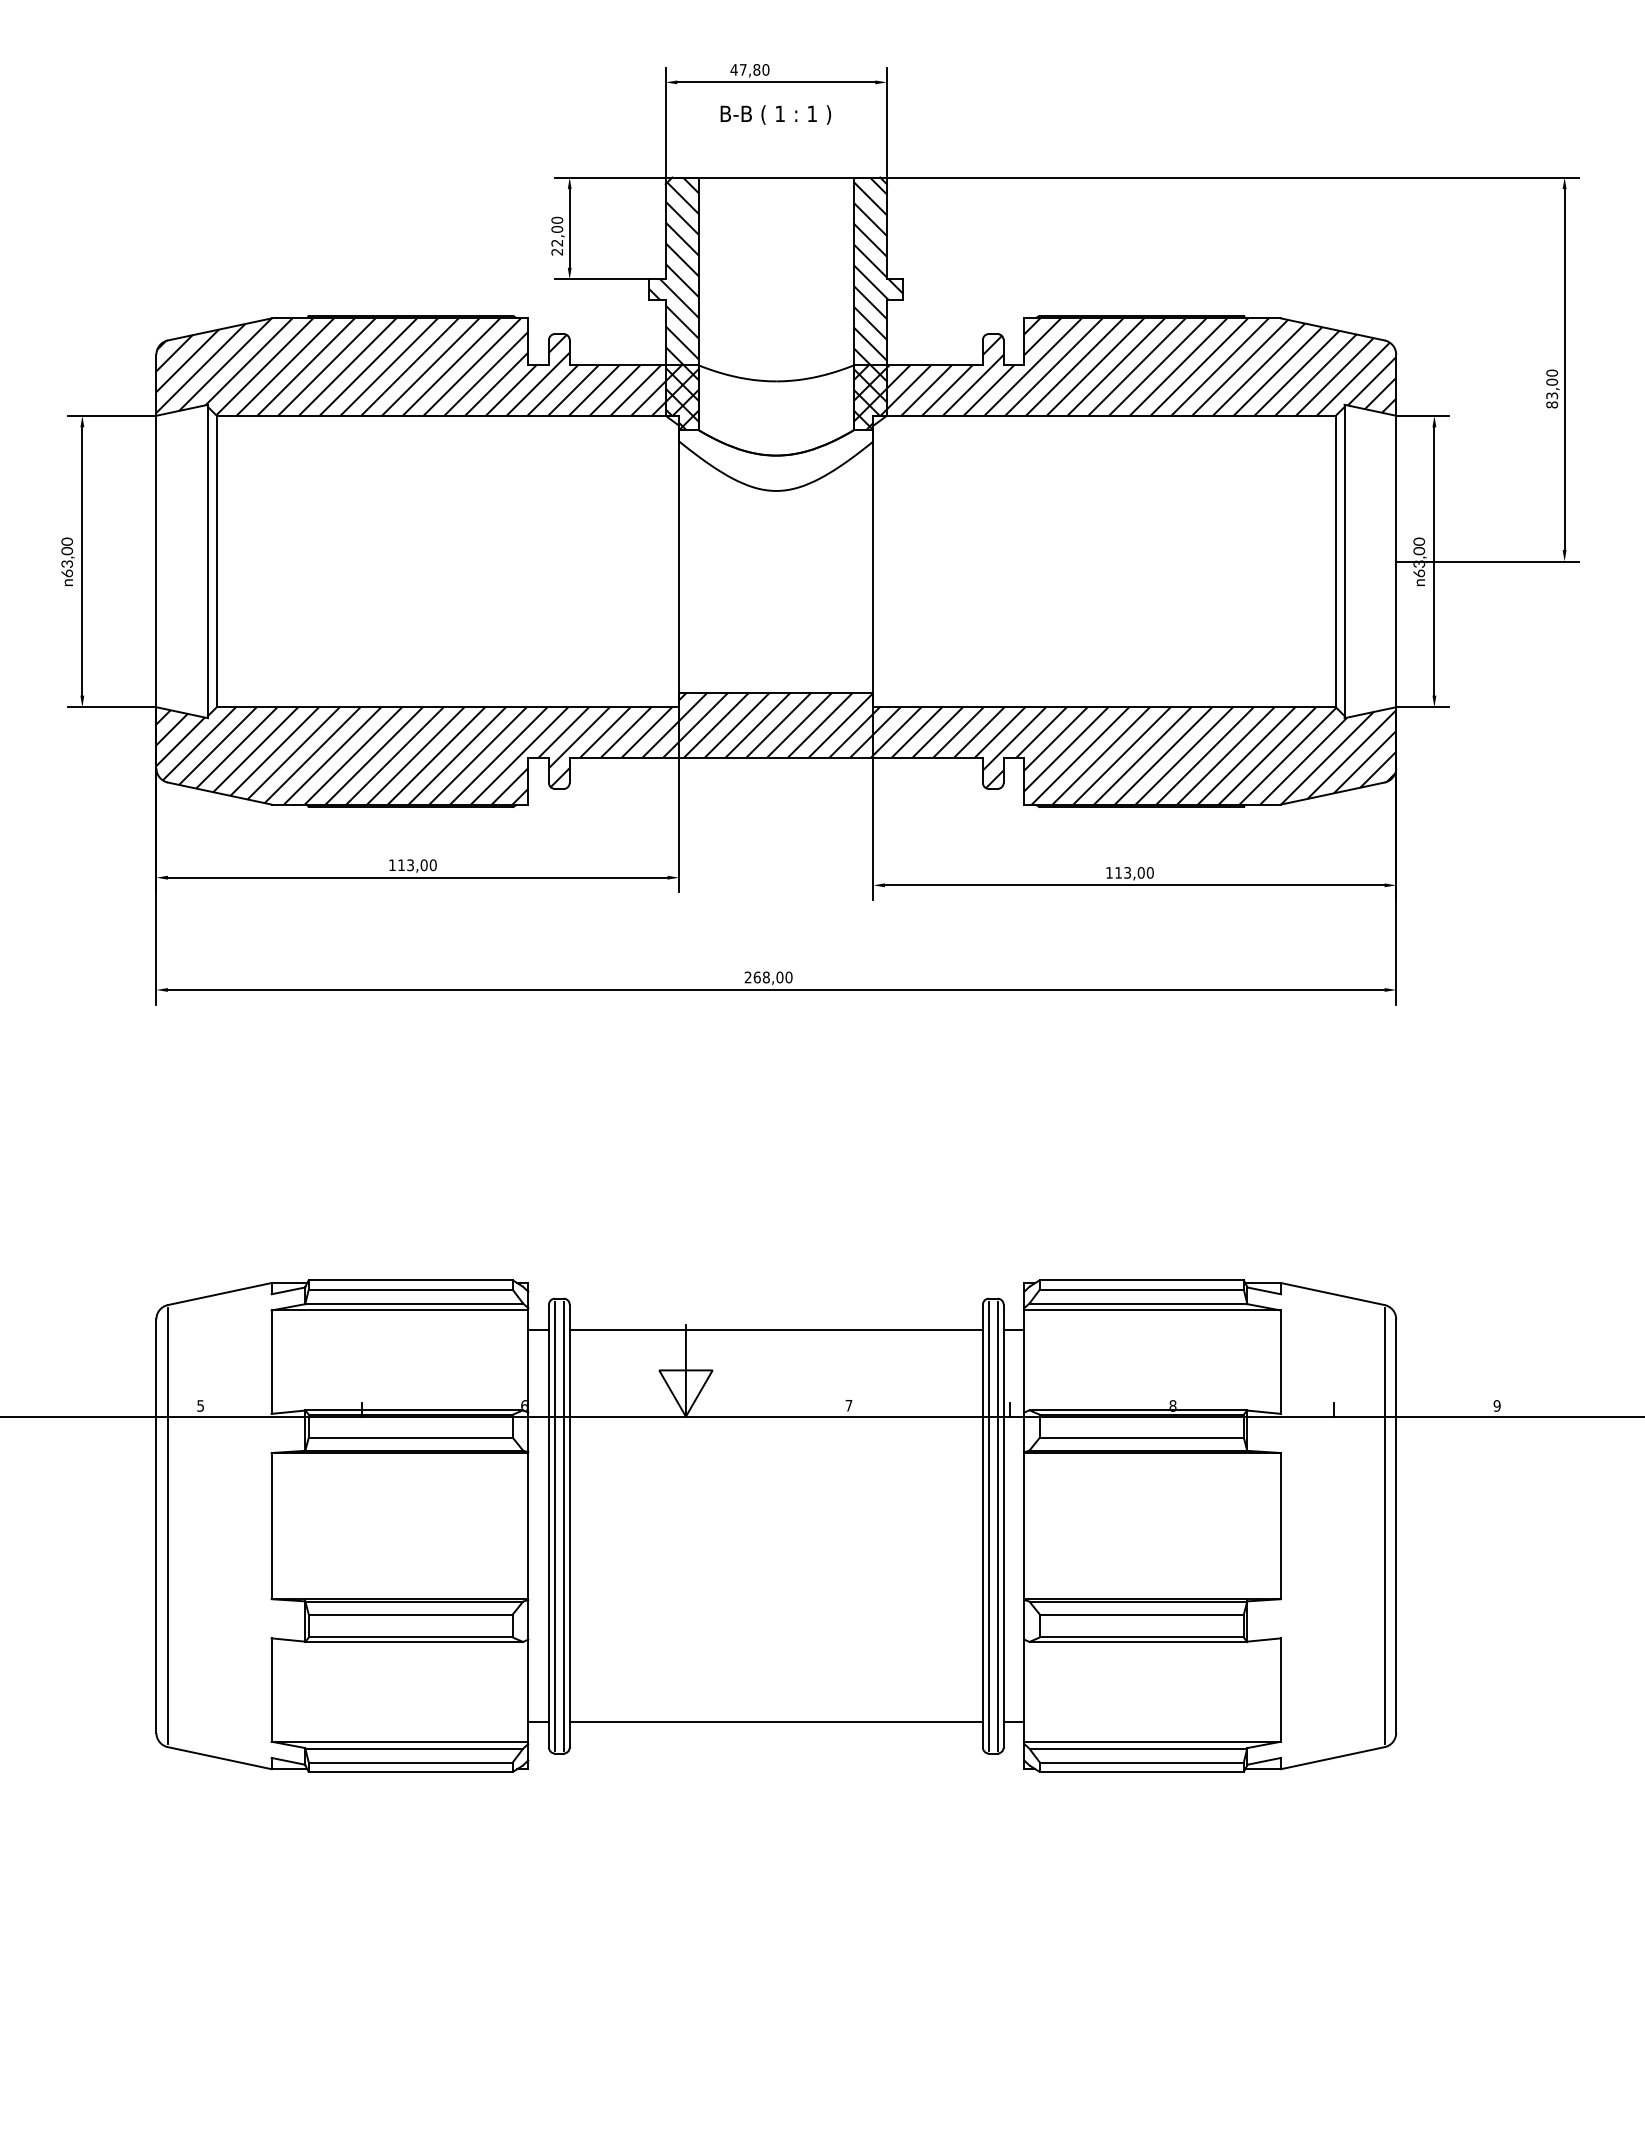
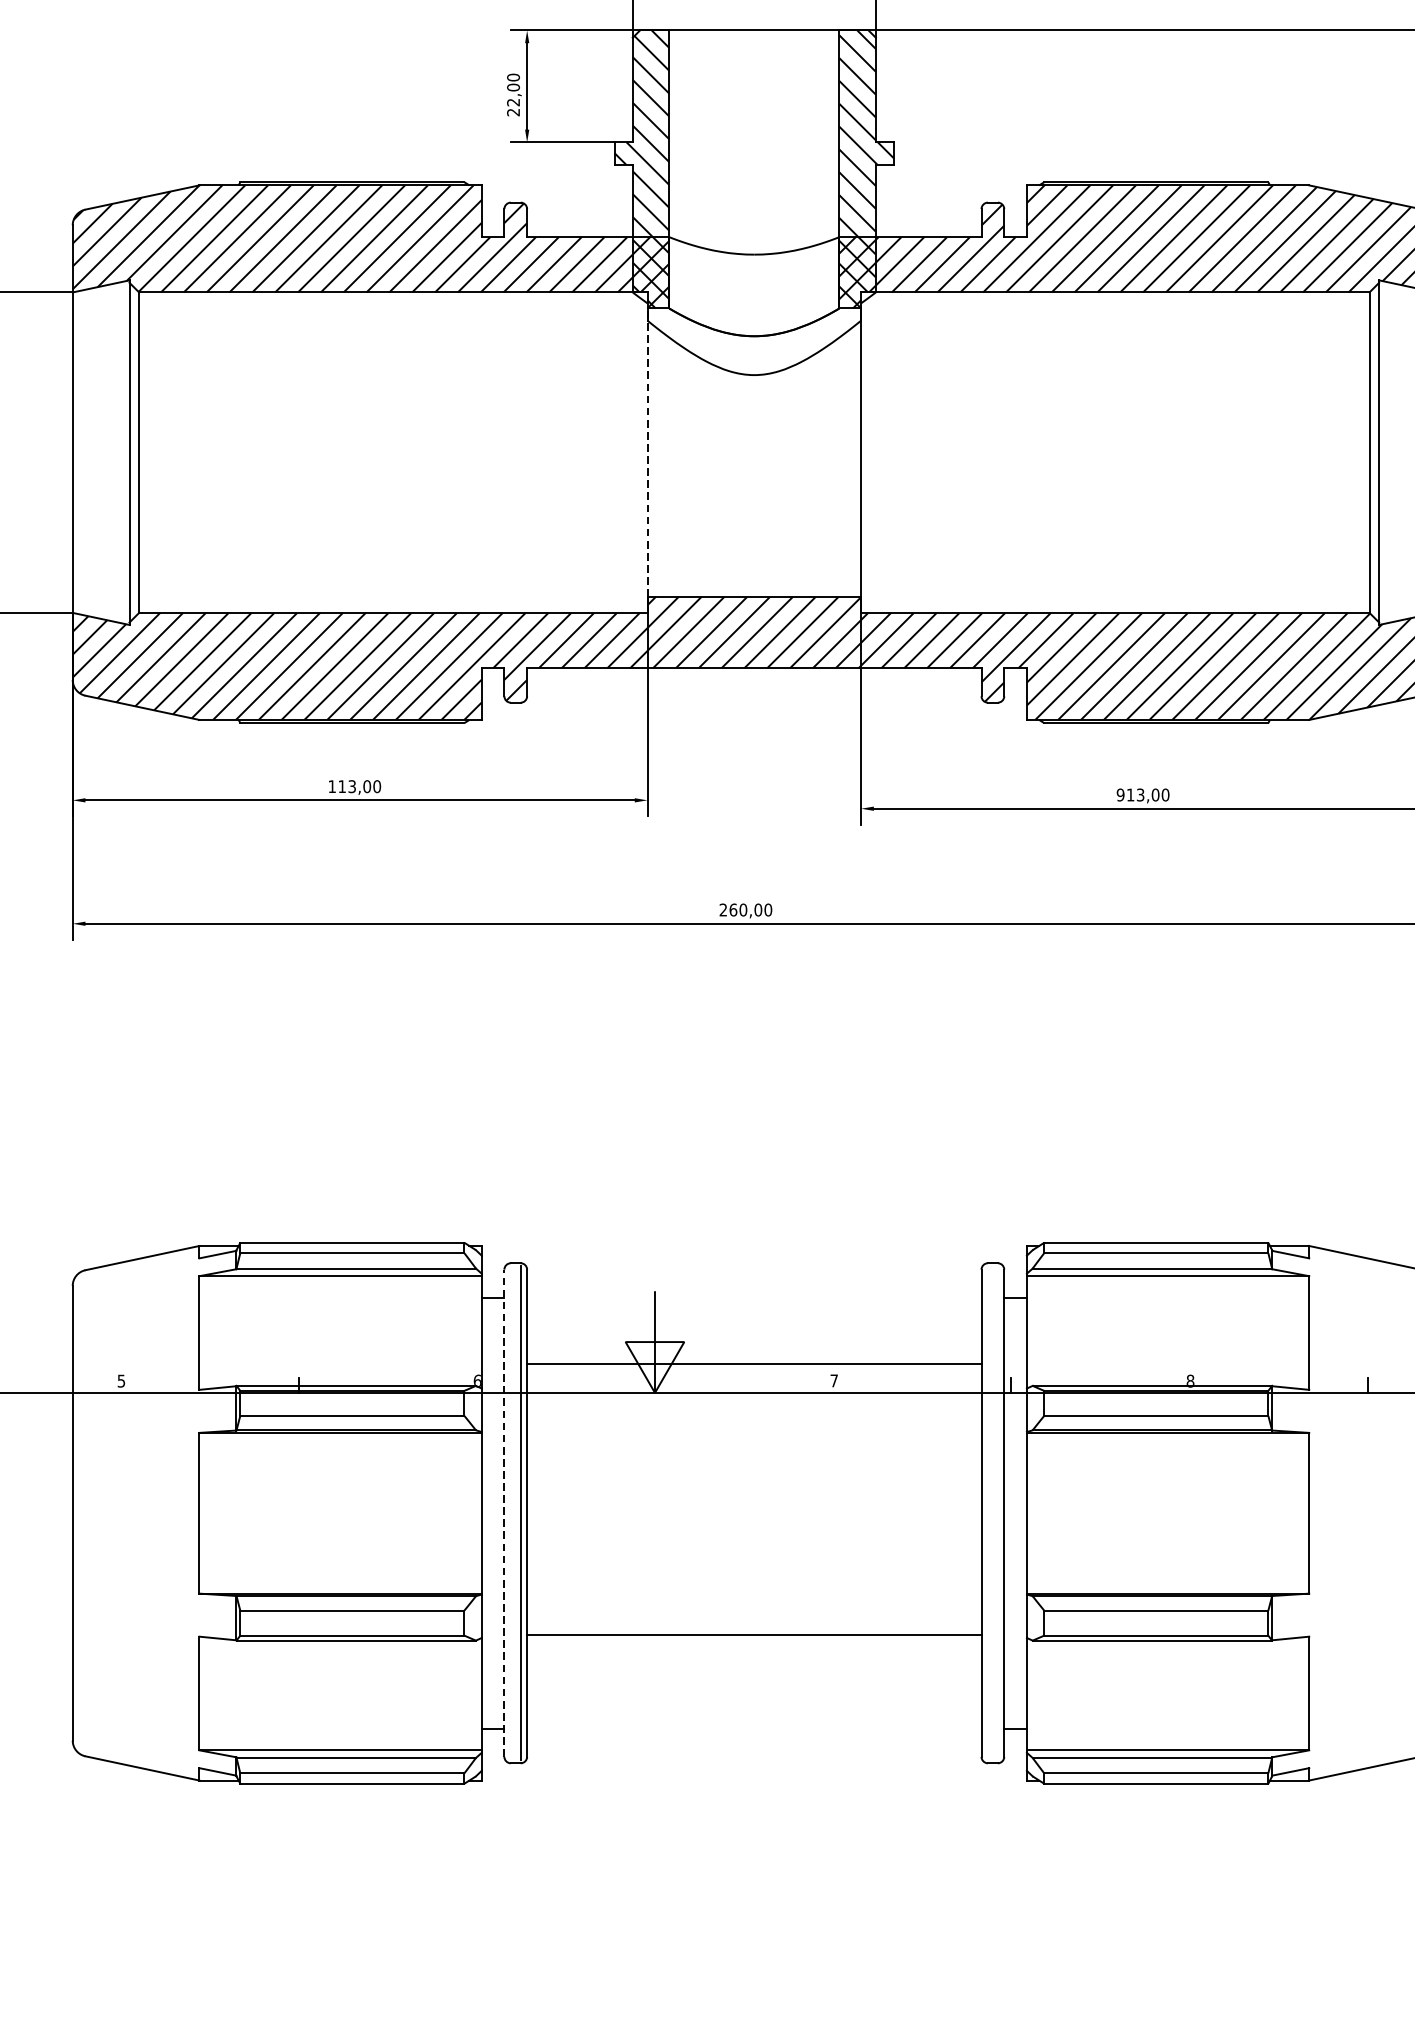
line: (679, 561) -> (647, 452), solid -> dashed
text: (1109, 872) -> (1120, 794), 113,00 -> 913,00
text: (765, 977) -> (742, 910), 268,00 -> 260,00
line: (775, 1330) -> (753, 1364), moved
line: (167, 1525) -> (84, 1512), removed
line: (554, 1525) -> (510, 1512), removed
line: (988, 1525) -> (987, 1512), removed
line: (997, 1525) -> (997, 1512), removed
line: (549, 1526) -> (504, 1513), solid -> dashed
line: (775, 1722) -> (753, 1635), moved

